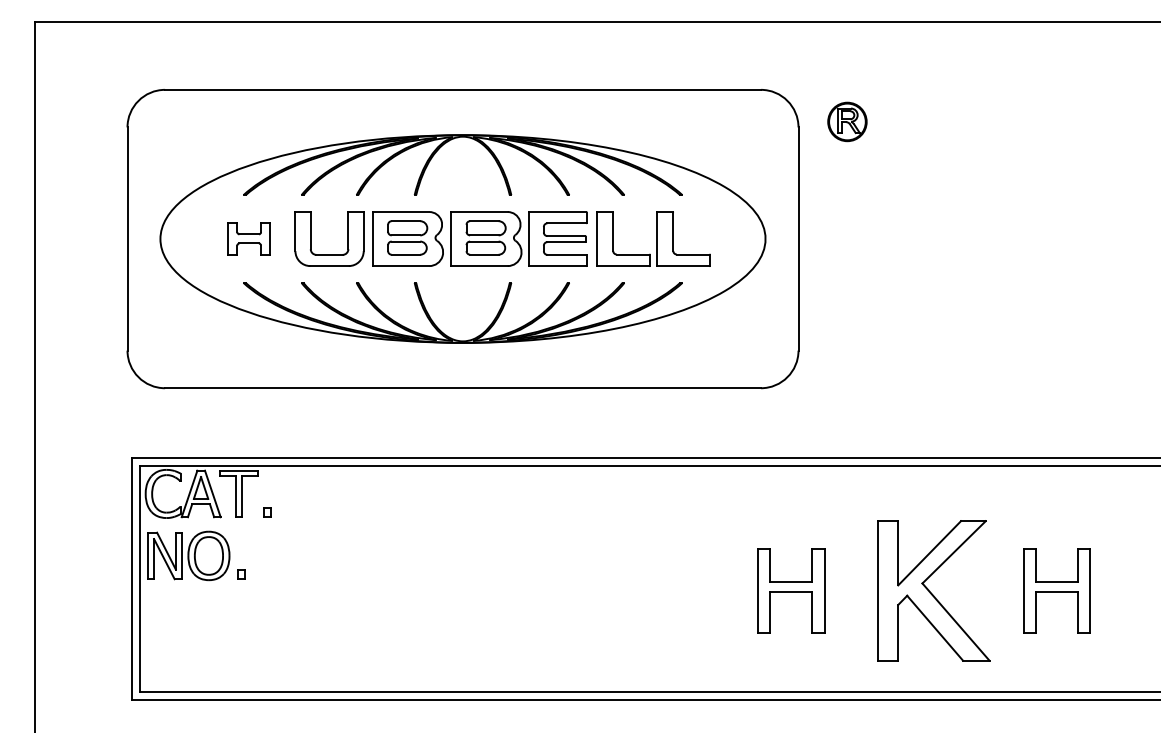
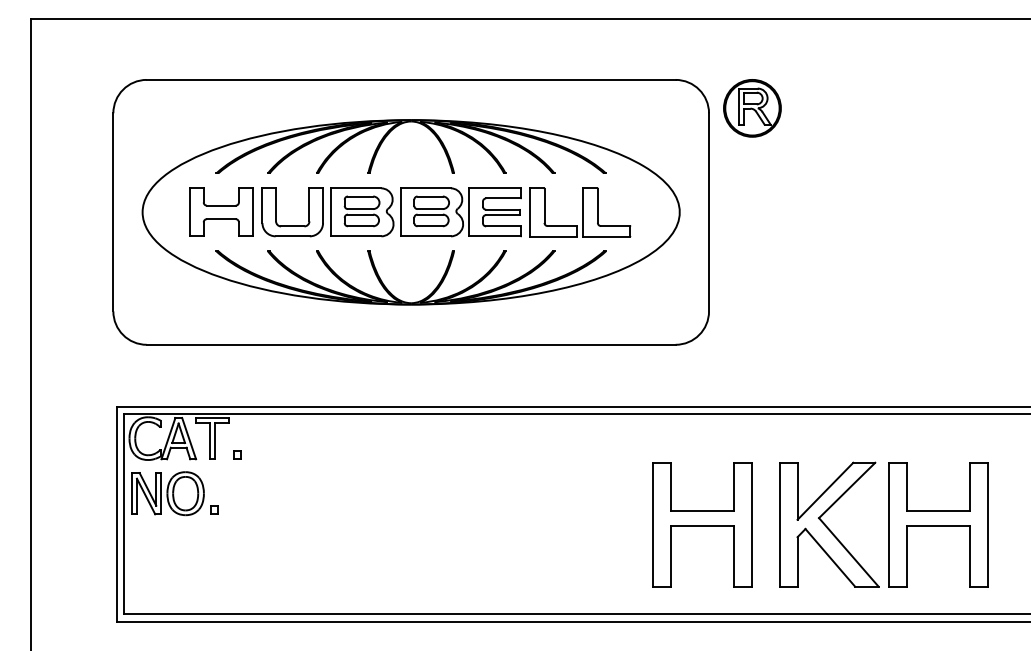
part: (847, 122) -> (752, 108), size x1.67
part: (249, 238) -> (221, 211), size x1.67
part: (791, 590) -> (702, 524), size x1.67
part: (1057, 590) -> (938, 524), size x1.67

